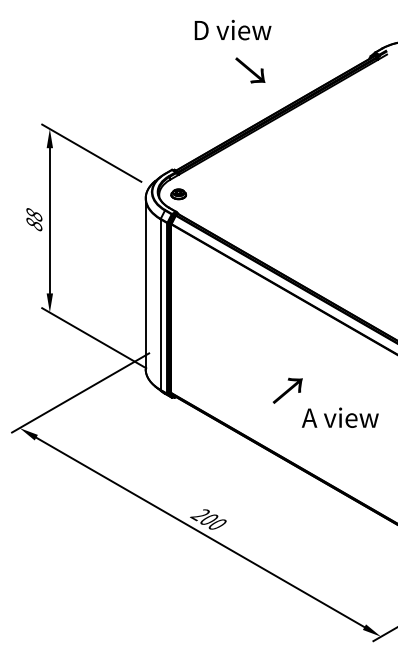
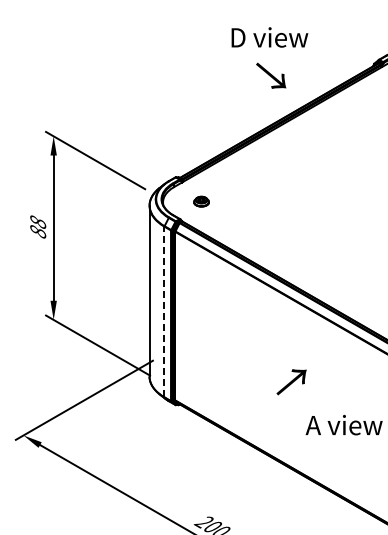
text: (232, 29) -> (269, 36), moved
text: (250, 70) -> (271, 75), moved
part: (178, 194) -> (201, 201), moved
line: (160, 304) -> (164, 311), solid -> dashed
text: (287, 390) -> (291, 381), moved

